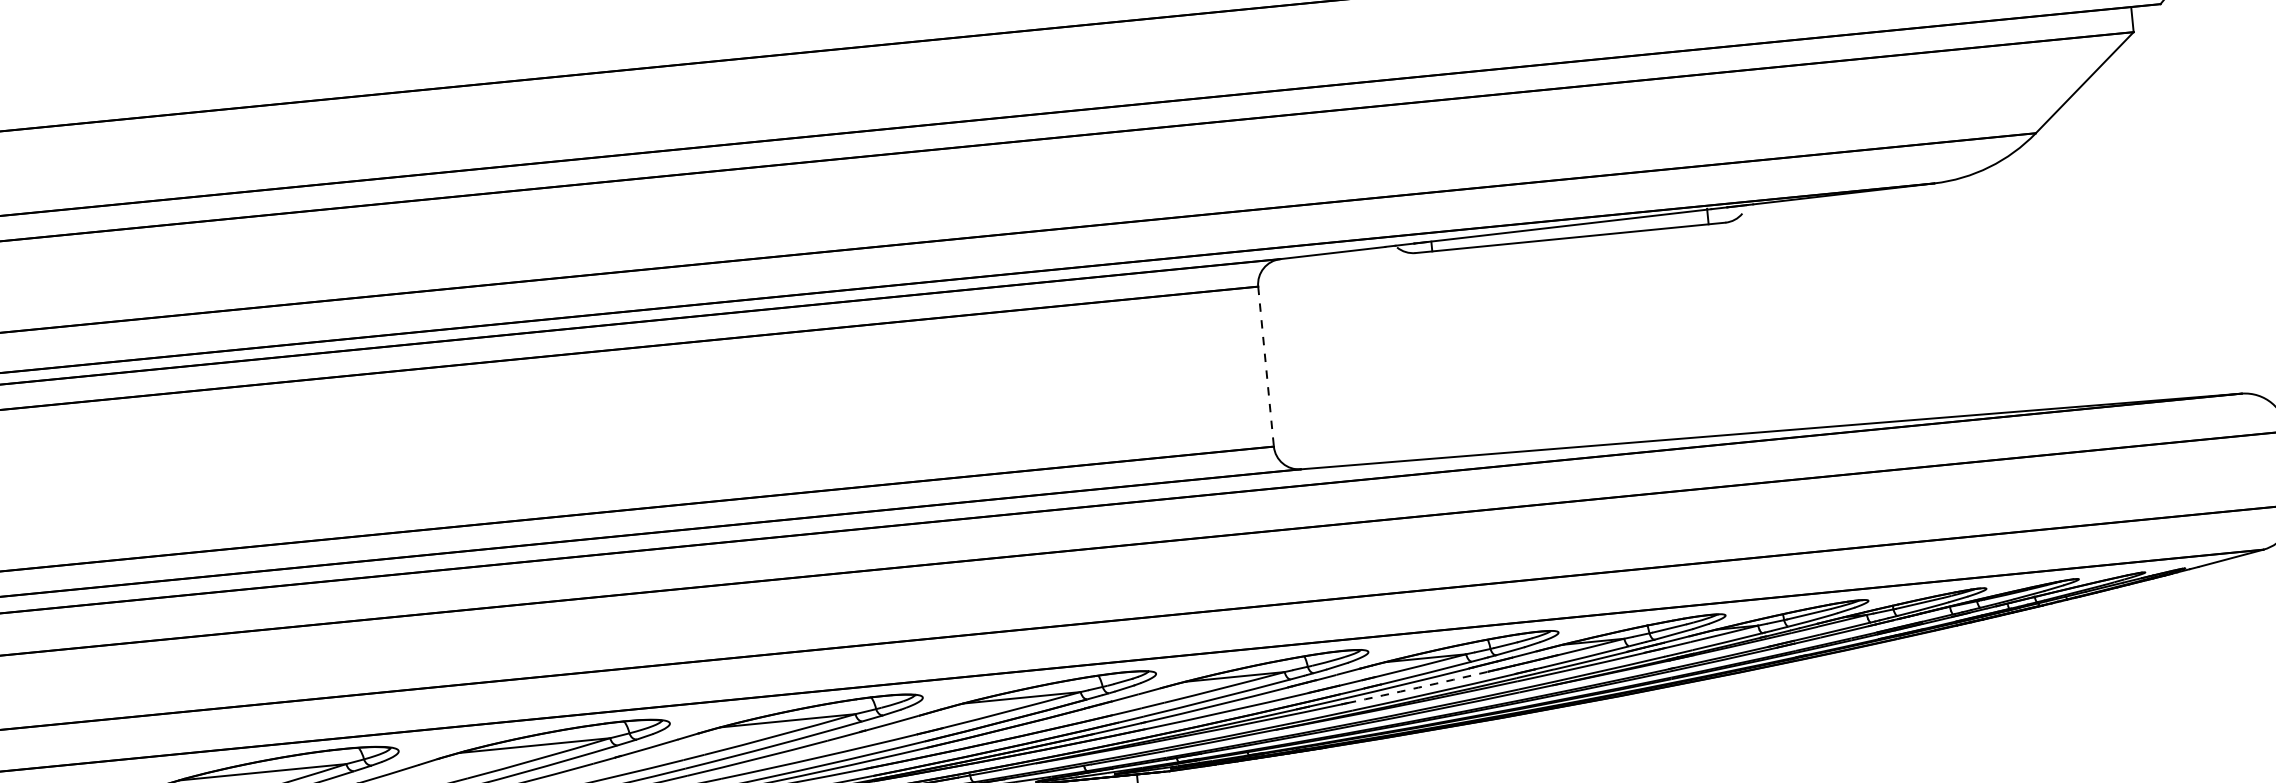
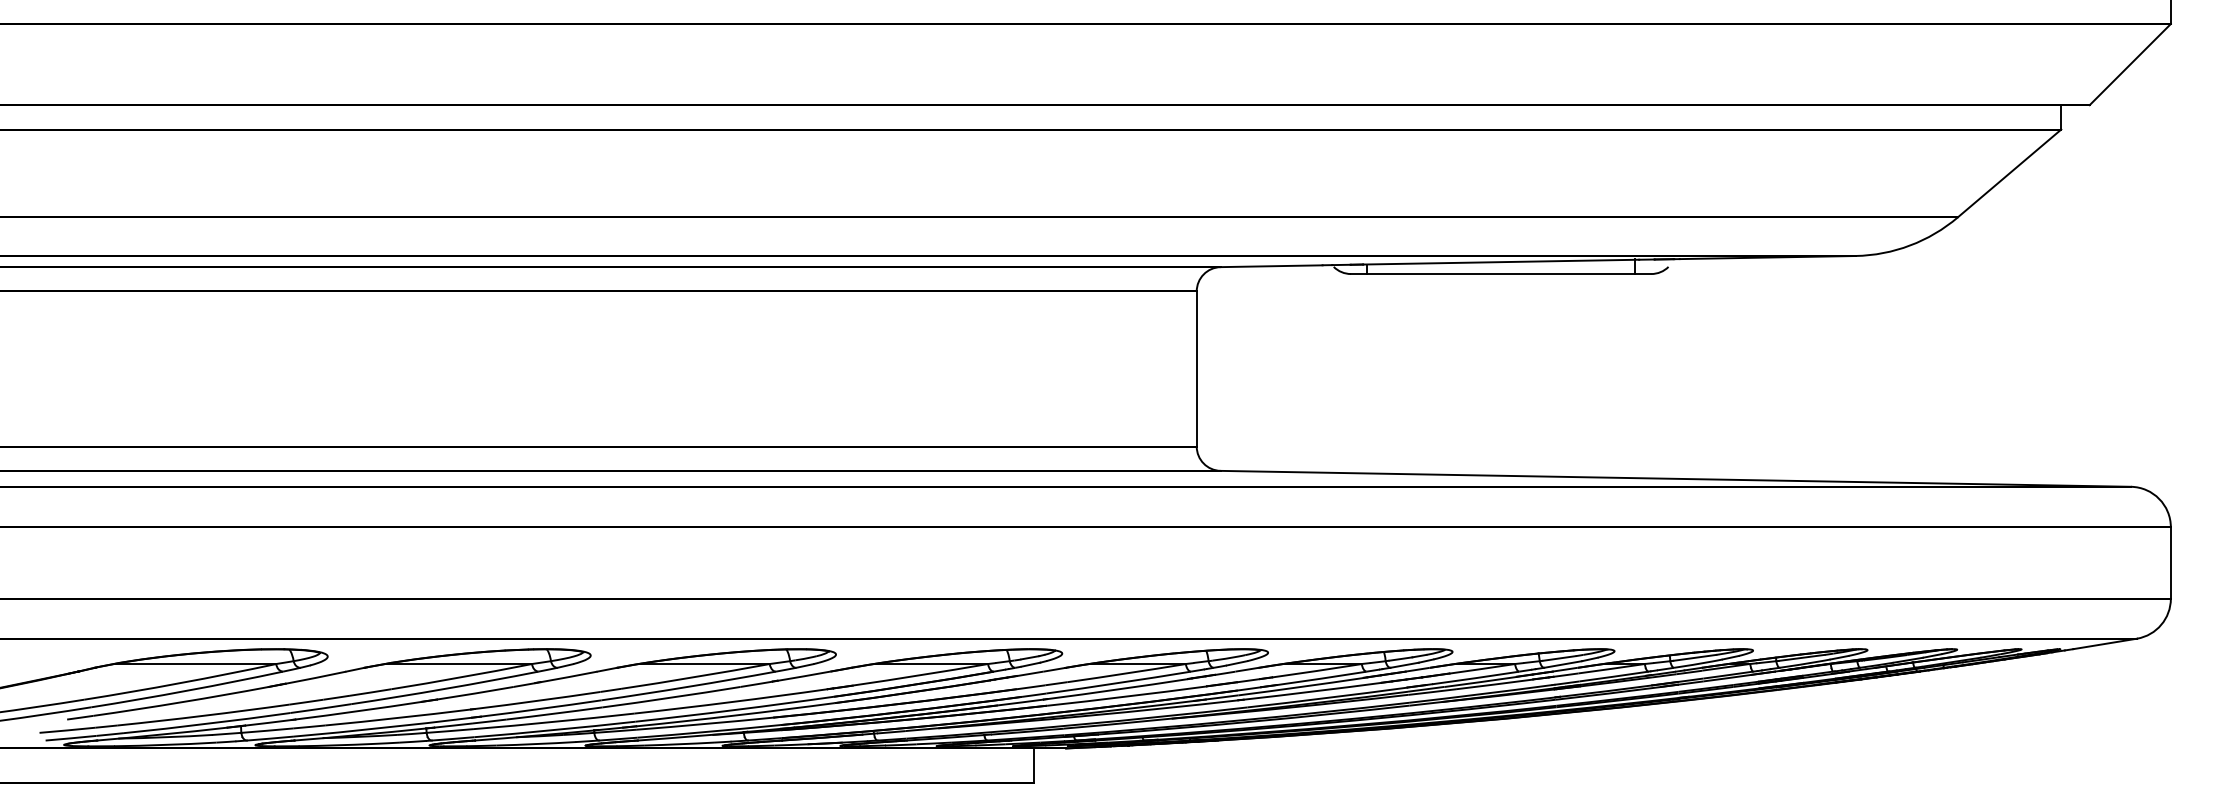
line: (1265, 367) -> (1196, 369), dashed -> solid
arc: (1418, 687) -> (1312, 691), dashed -> solid

